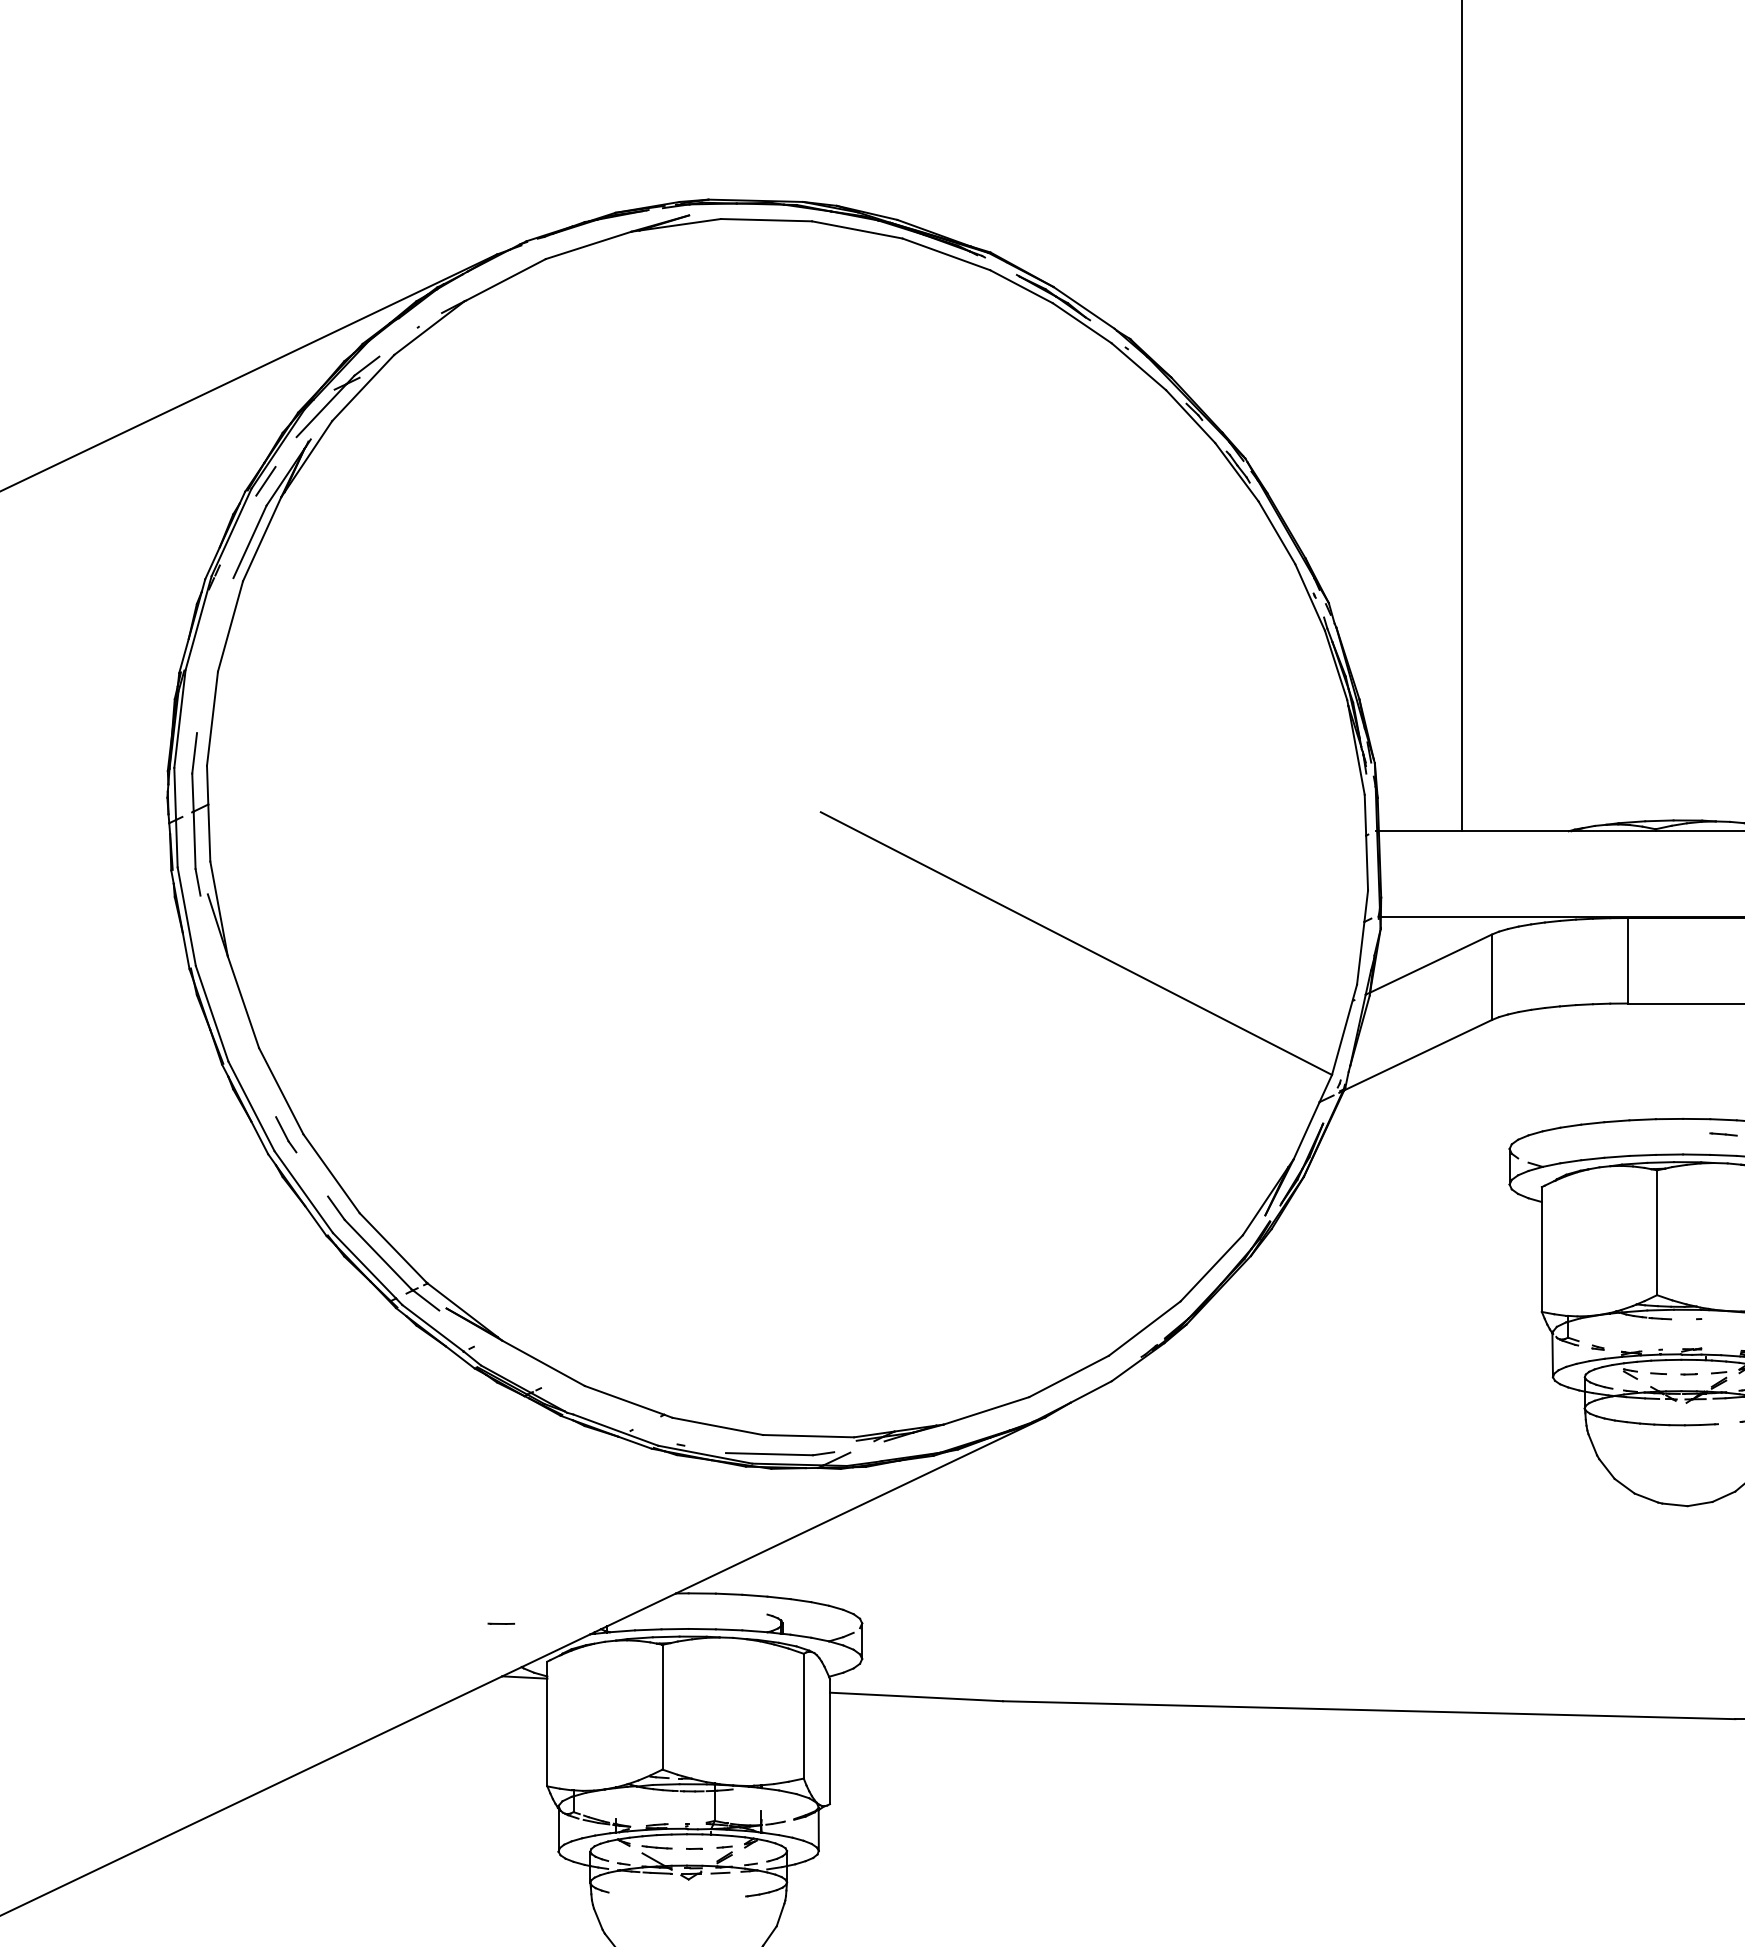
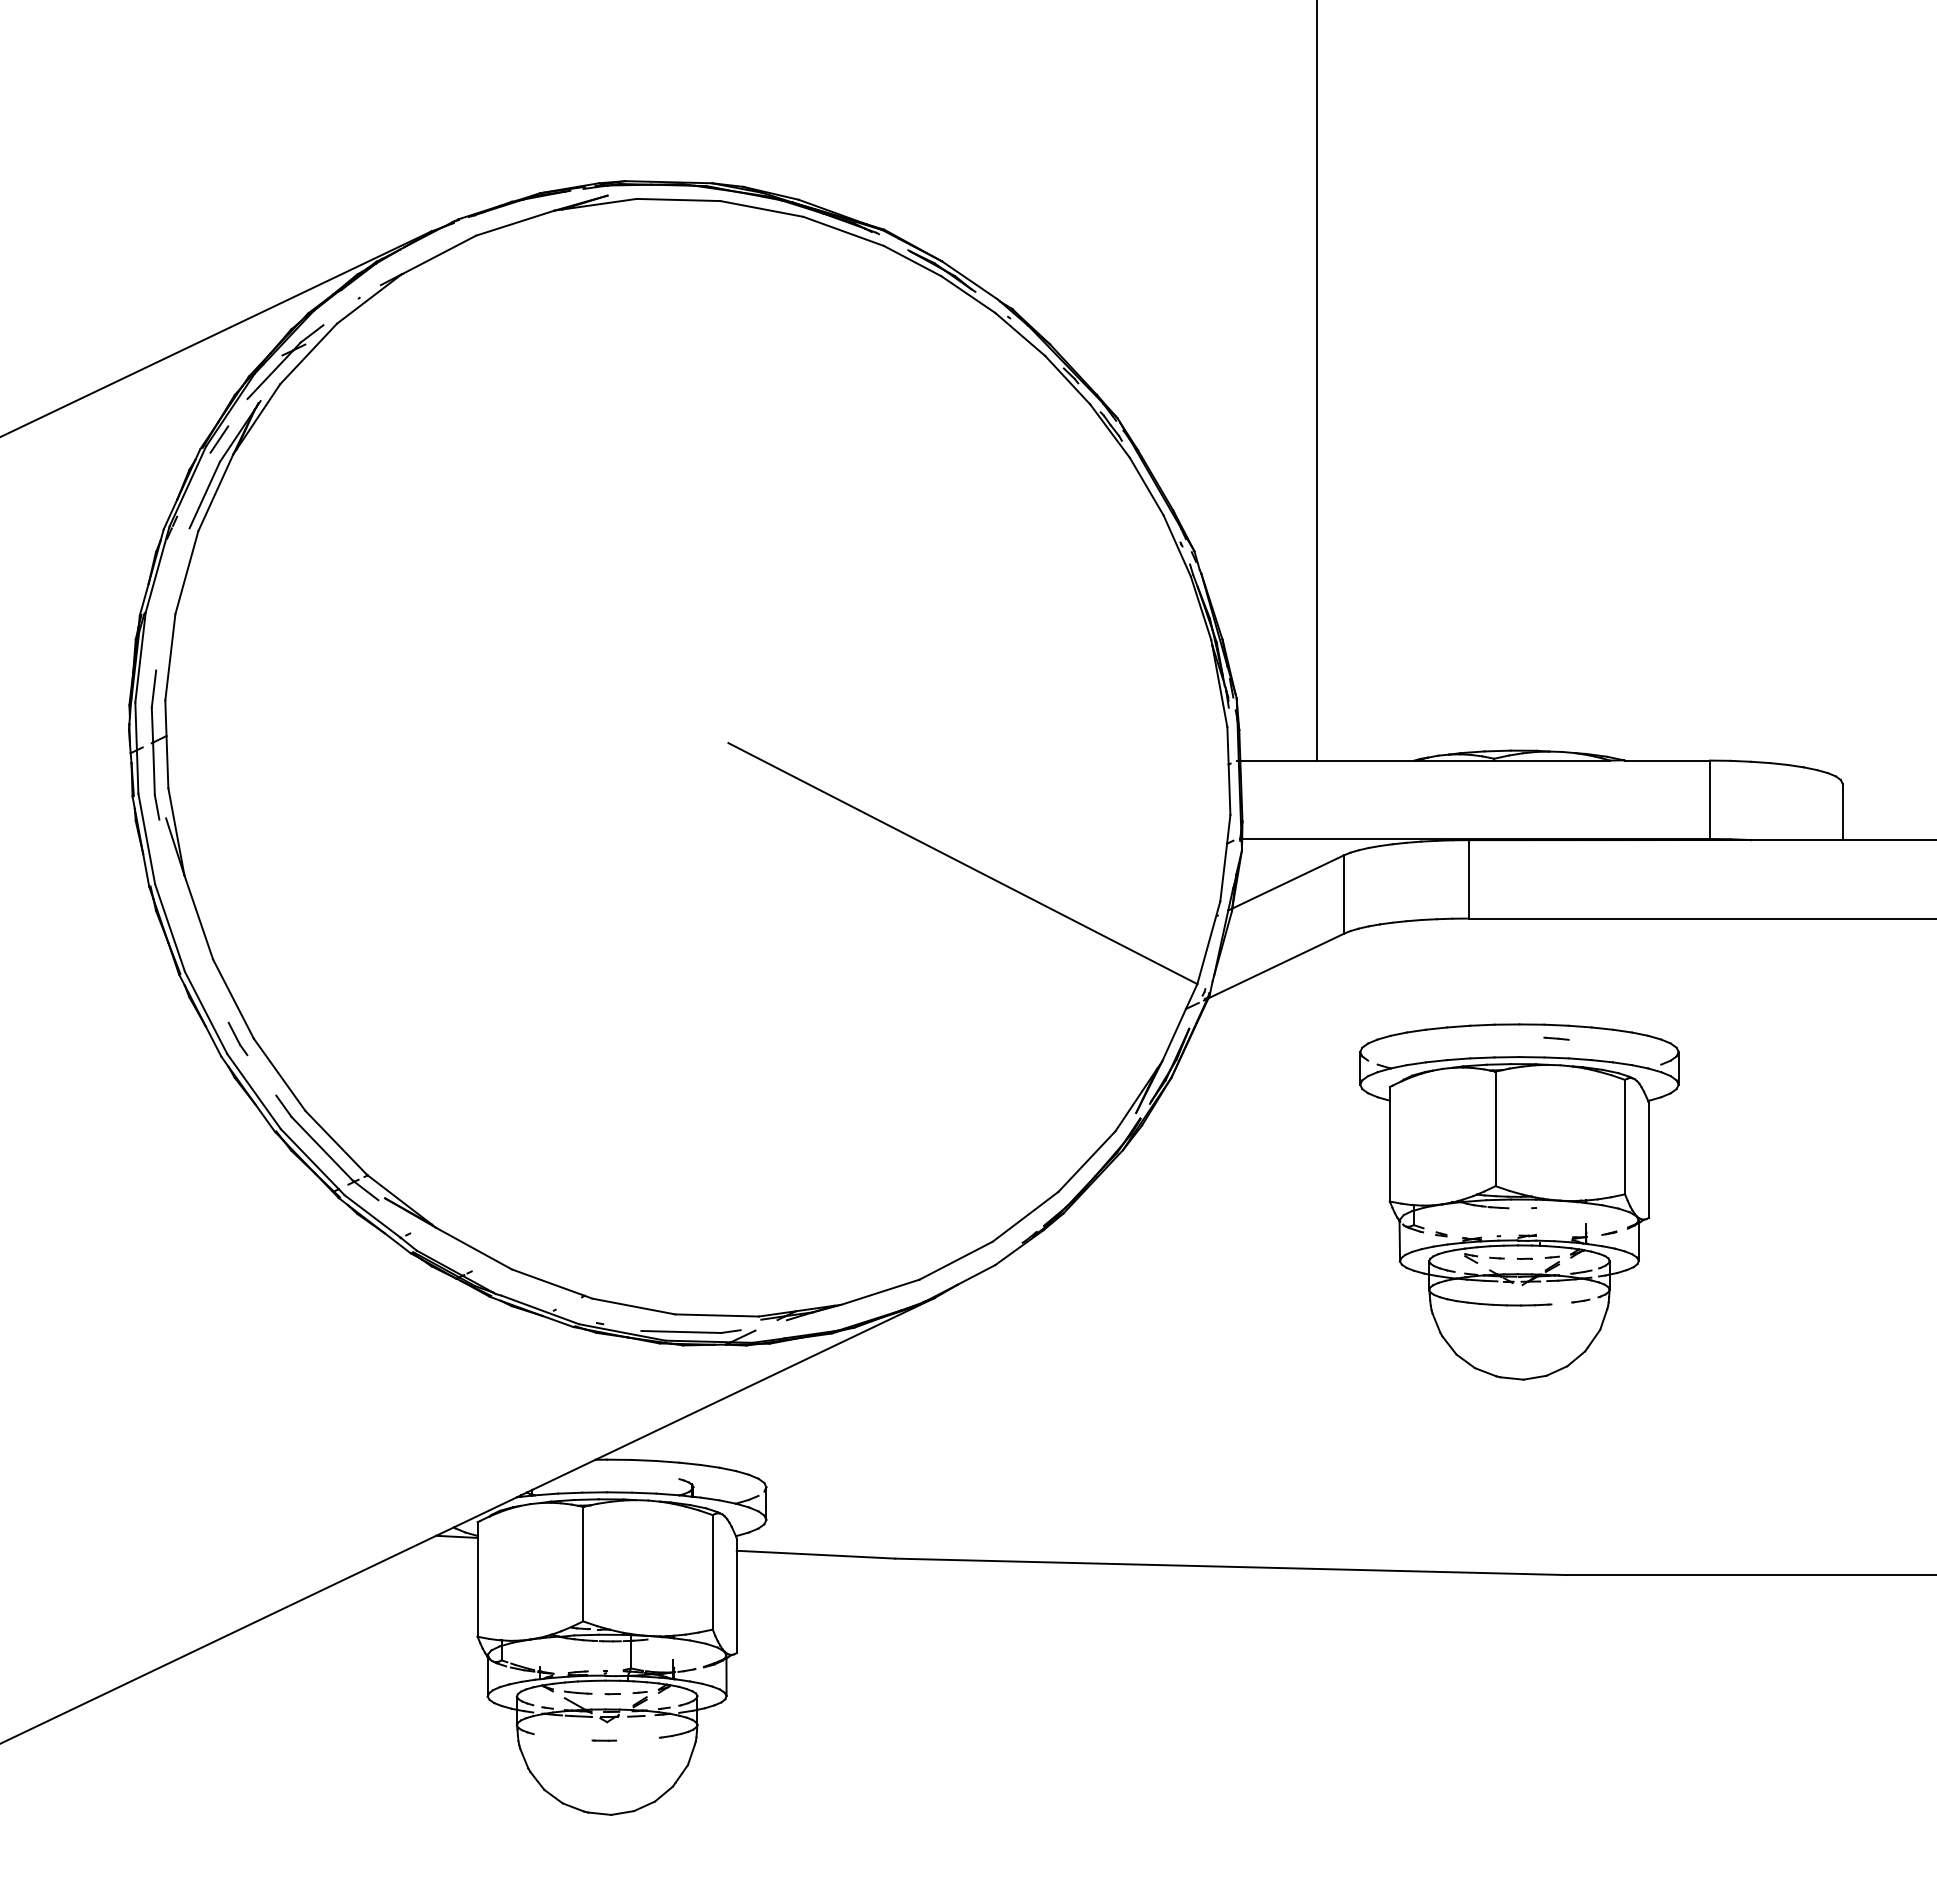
line: (500, 1623) -> (603, 1740), moved

